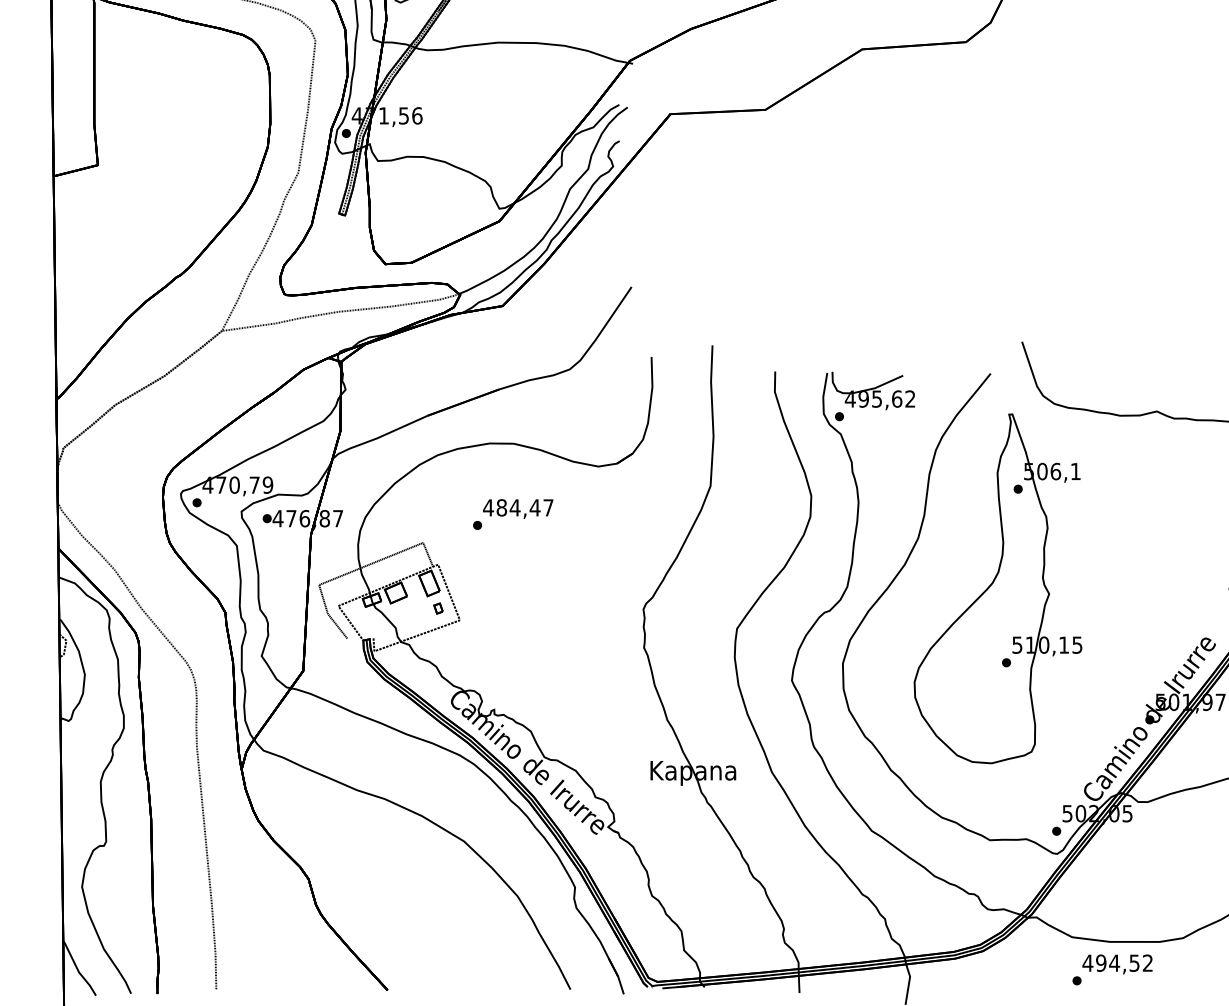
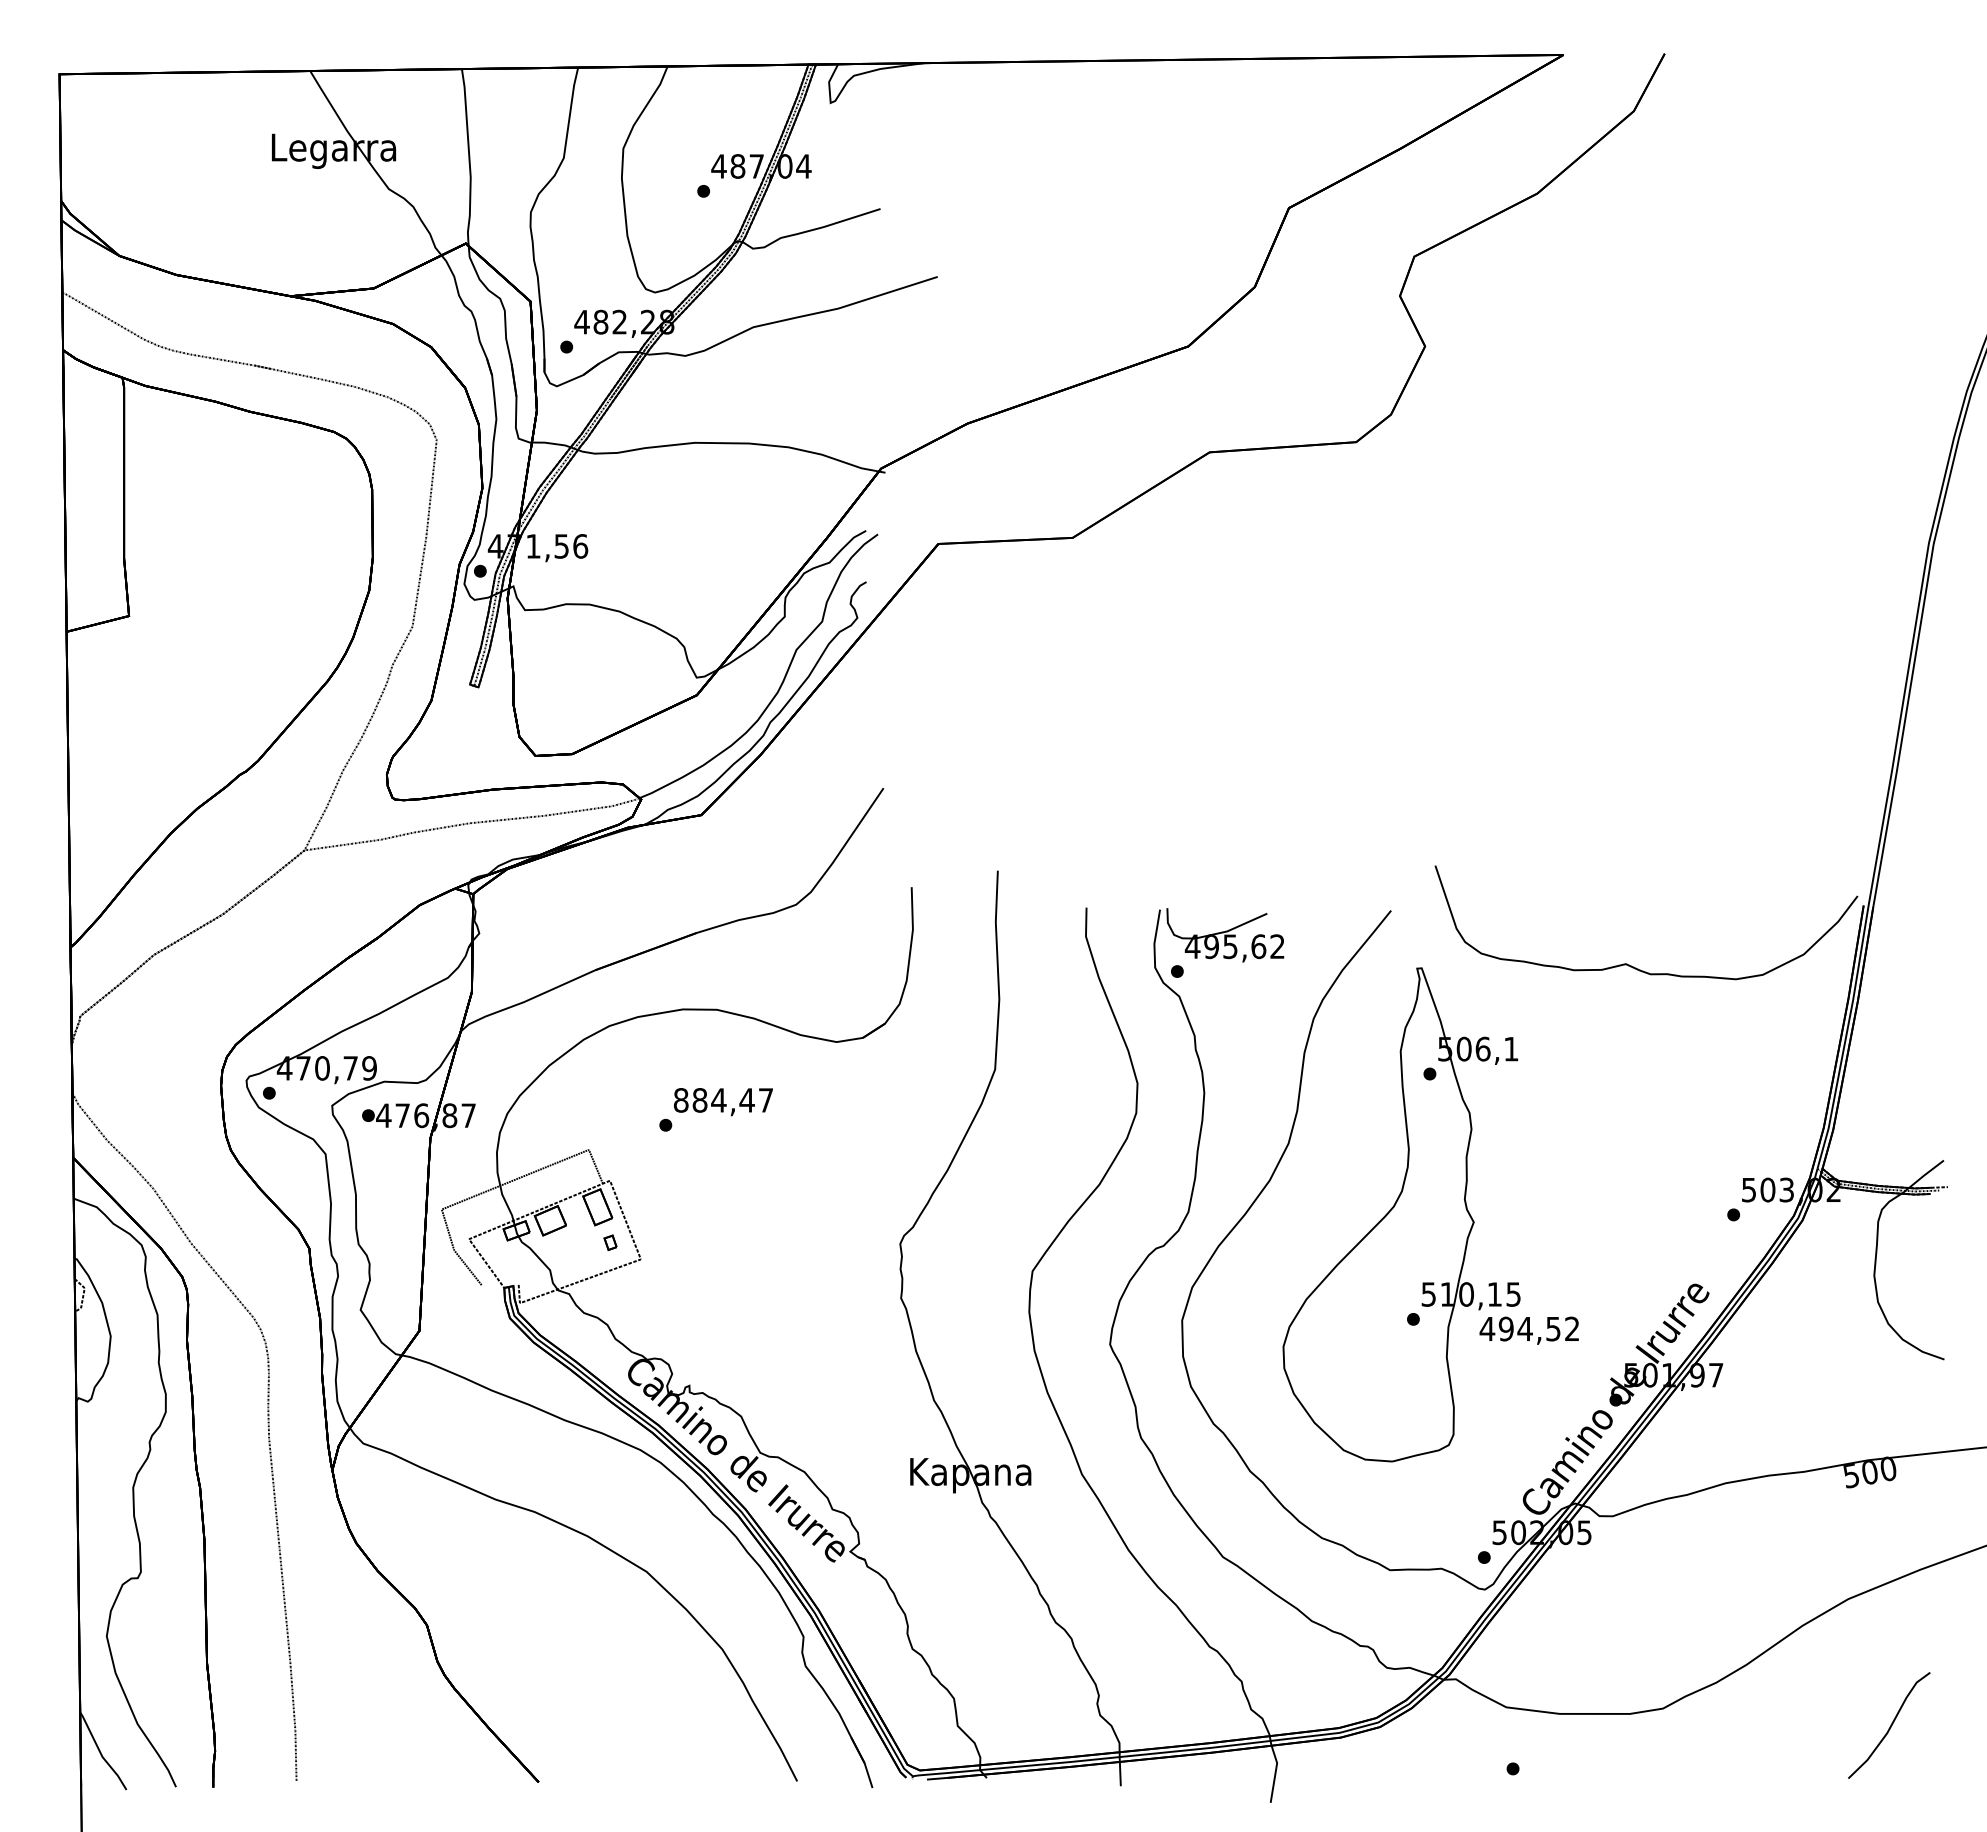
text: (487, 507) -> (680, 1100), 484,47 -> 884,47
text: (1116, 964) -> (1528, 1330), moved

